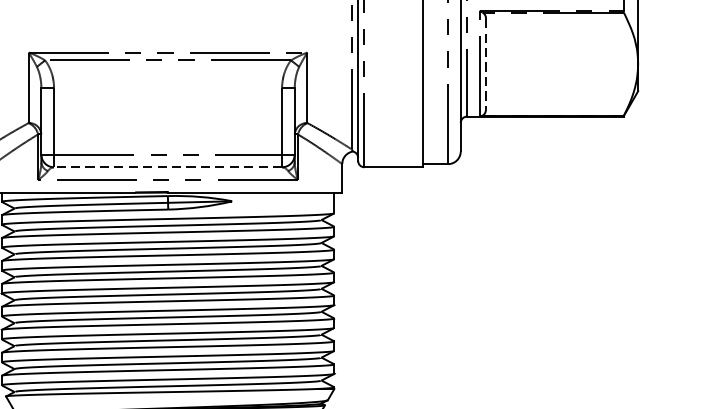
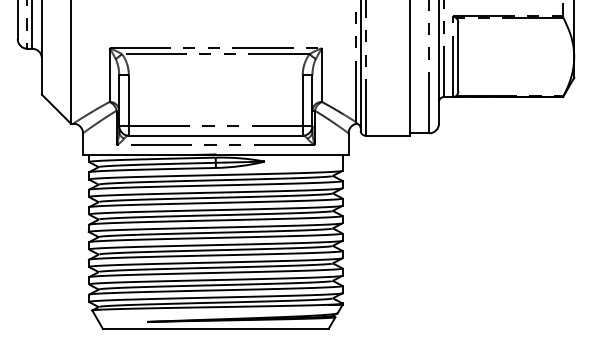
line: (486, 64) -> (458, 57), dashed -> solid
line: (167, 167) -> (215, 135), dashed -> solid

